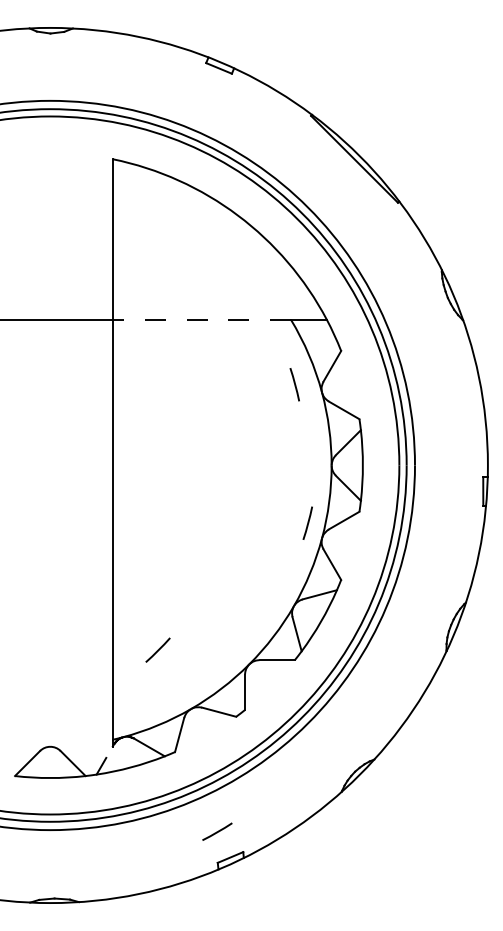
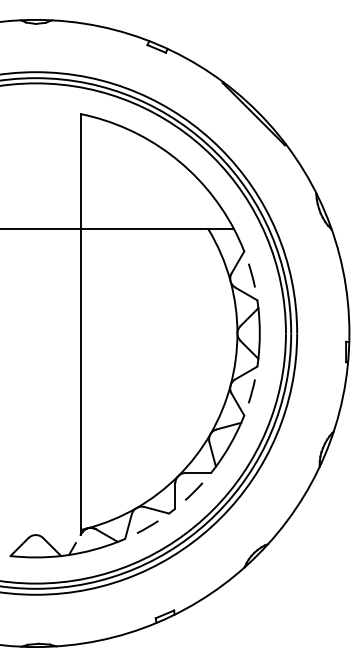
line: (201, 319) -> (144, 228), dashed -> solid
line: (294, 384) -> (251, 275), moved
line: (307, 522) -> (251, 390), moved
line: (157, 649) -> (193, 491), moved
line: (217, 831) -> (147, 526), moved

